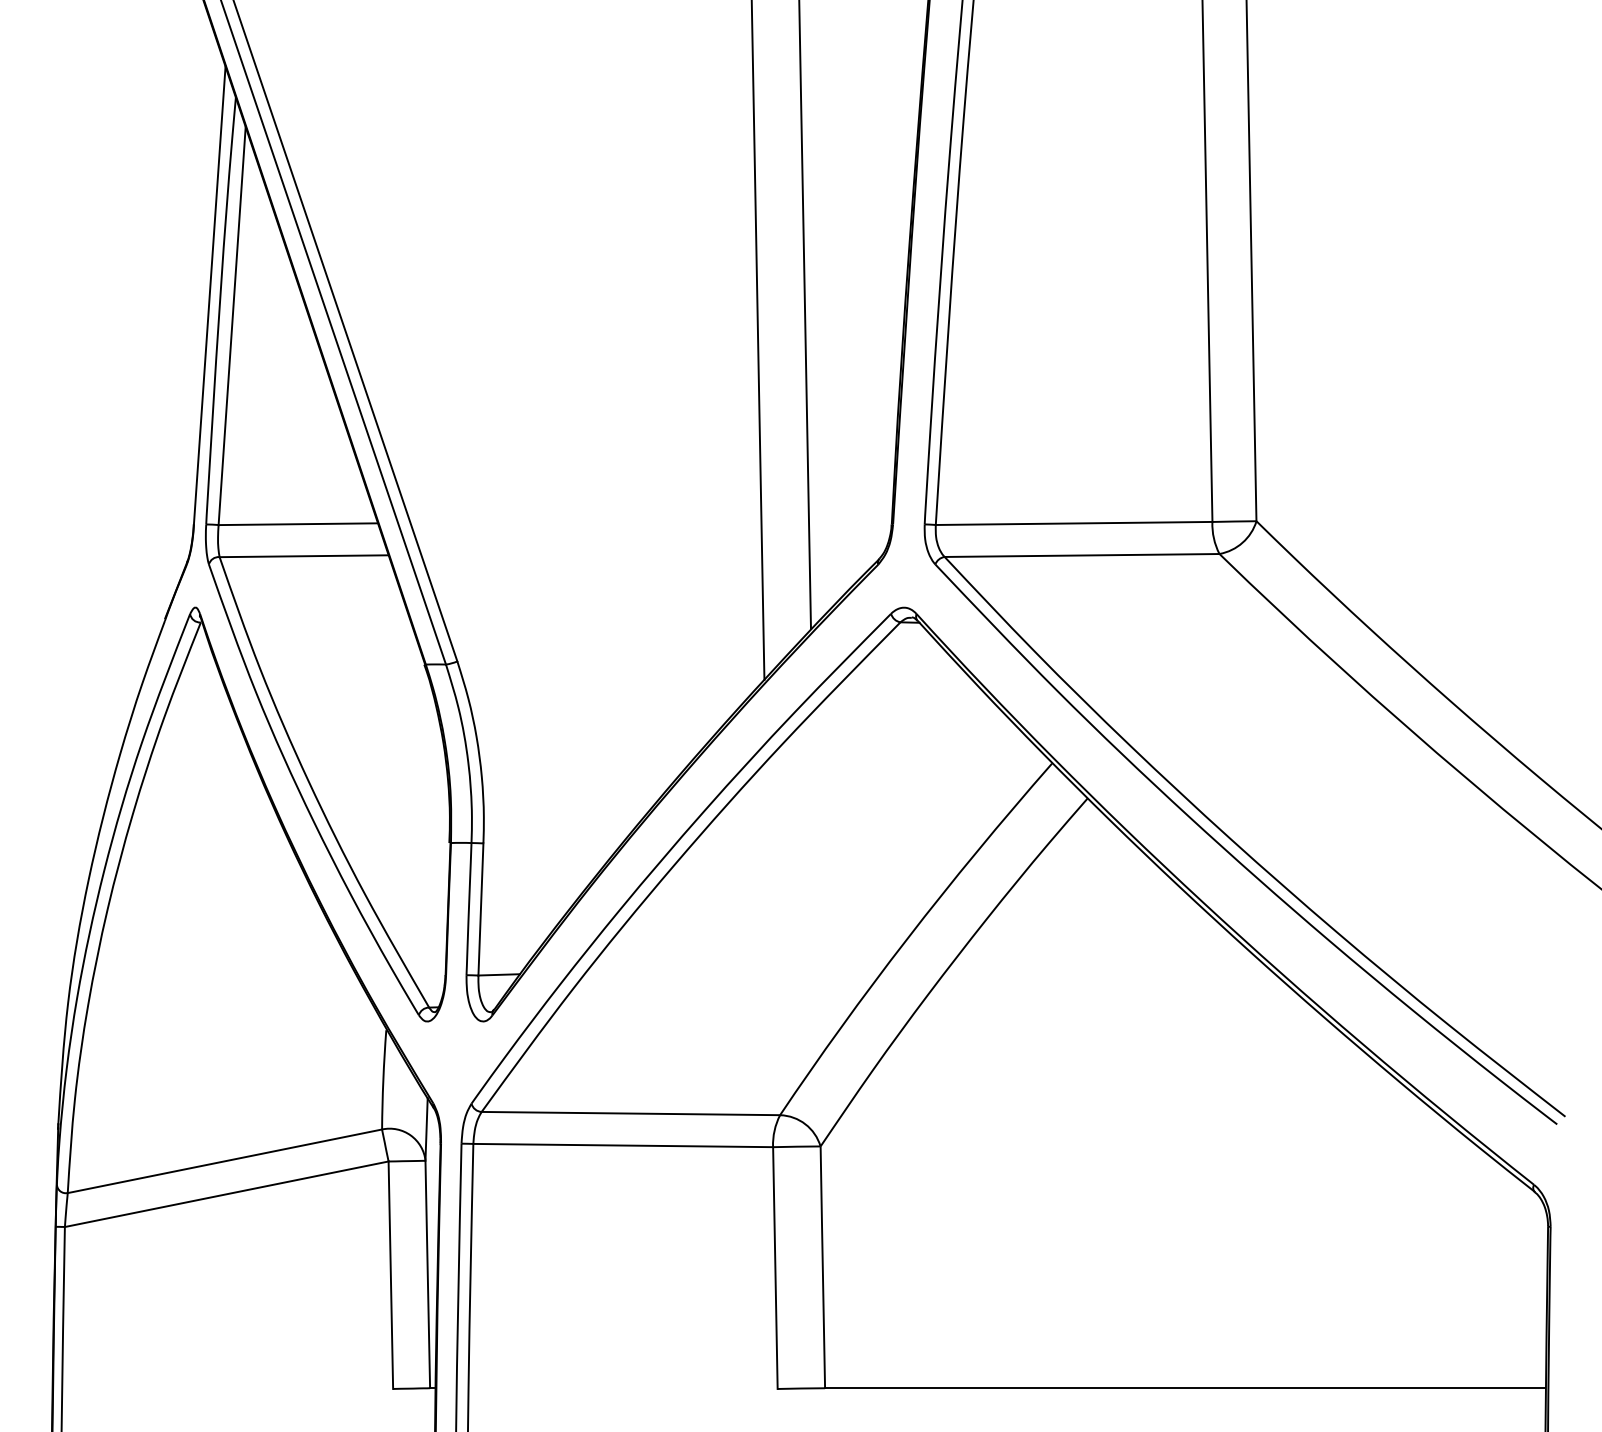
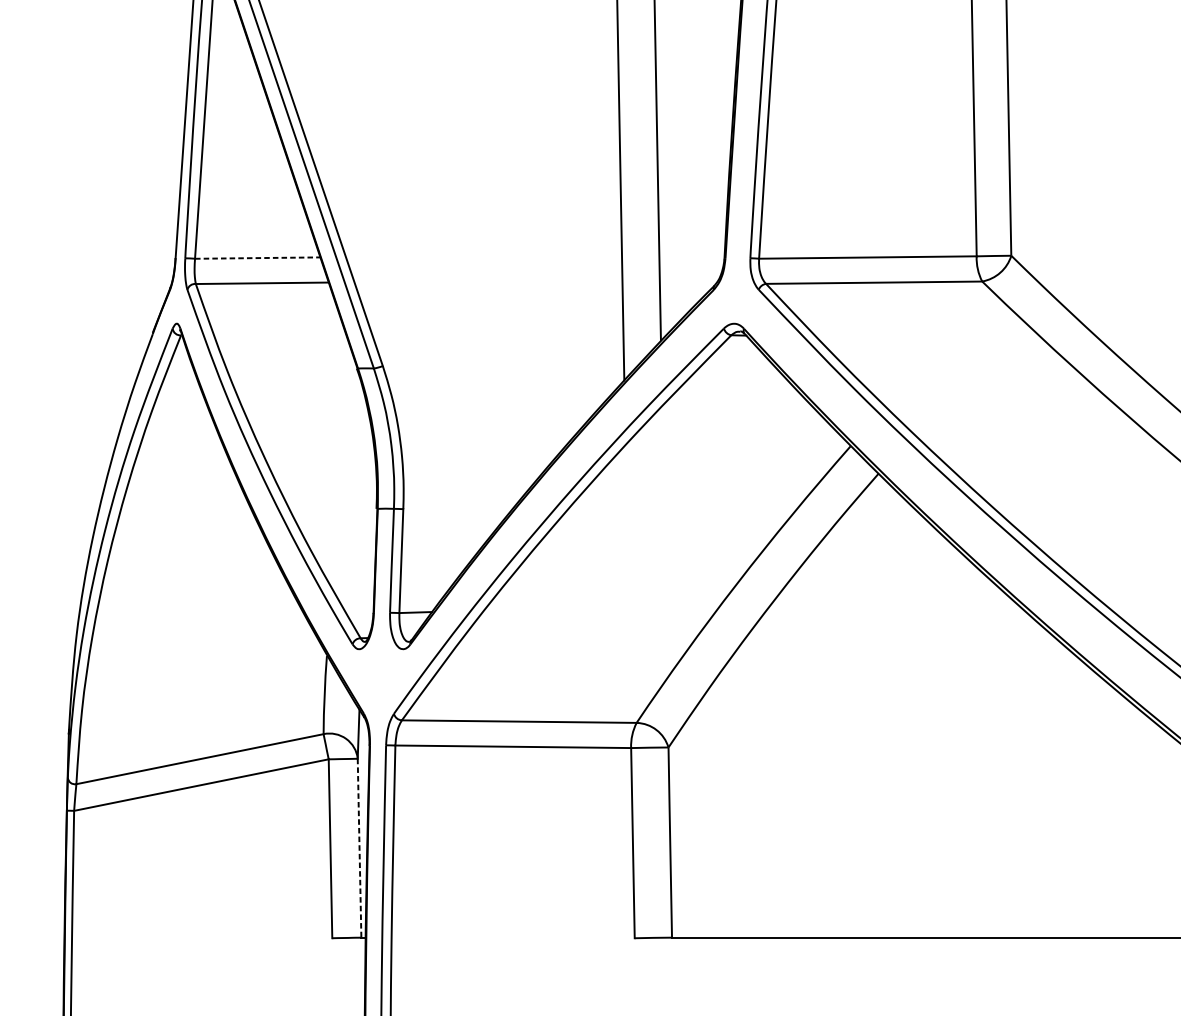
line: (298, 524) -> (257, 258), solid -> dashed
line: (427, 1274) -> (359, 848), solid -> dashed

